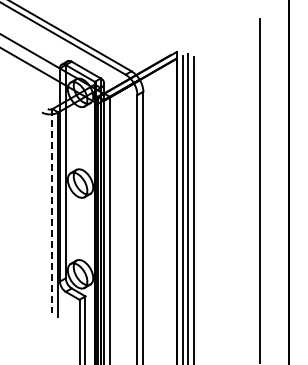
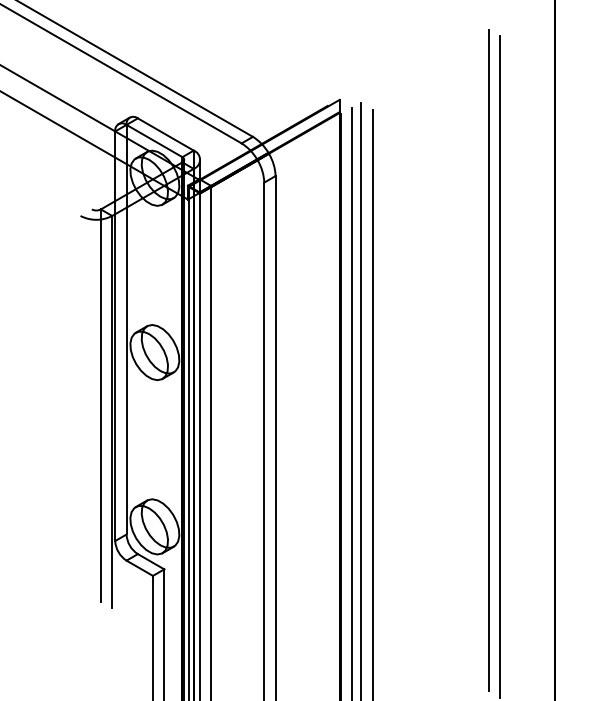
line: (254, 187) -> (489, 360), added
line: (52, 211) -> (100, 406), dashed -> solid

